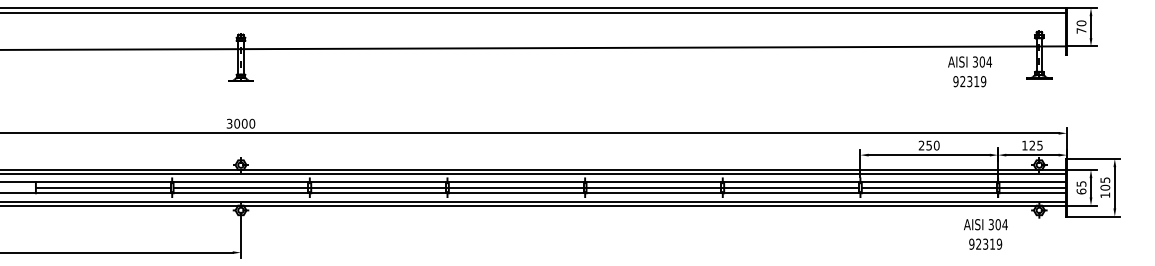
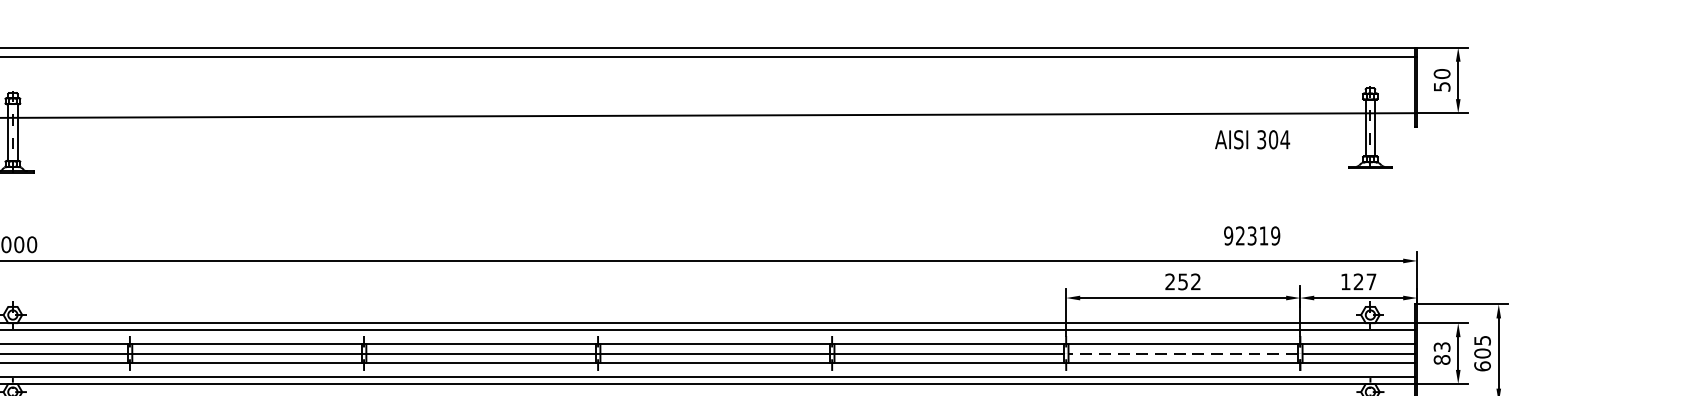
text: (1081, 30) -> (1442, 86), 70 -> 50
text: (969, 81) -> (1251, 235), moved
text: (936, 145) -> (1195, 281), 250 -> 252
text: (1039, 145) -> (1370, 281), 125 -> 127
line: (928, 187) -> (1181, 353), solid -> dashed
text: (1081, 187) -> (1442, 353), 65 -> 83
text: (1105, 195) -> (1482, 366), 105 -> 605

